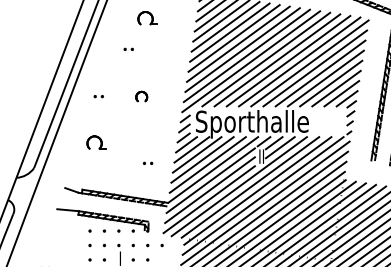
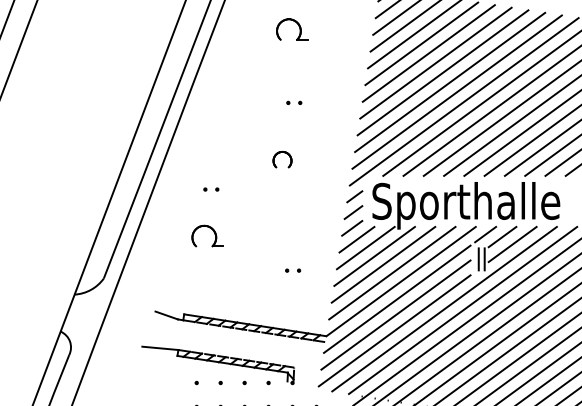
part: (128, 48) -> (293, 101), moved
part: (98, 96) -> (210, 189), moved

